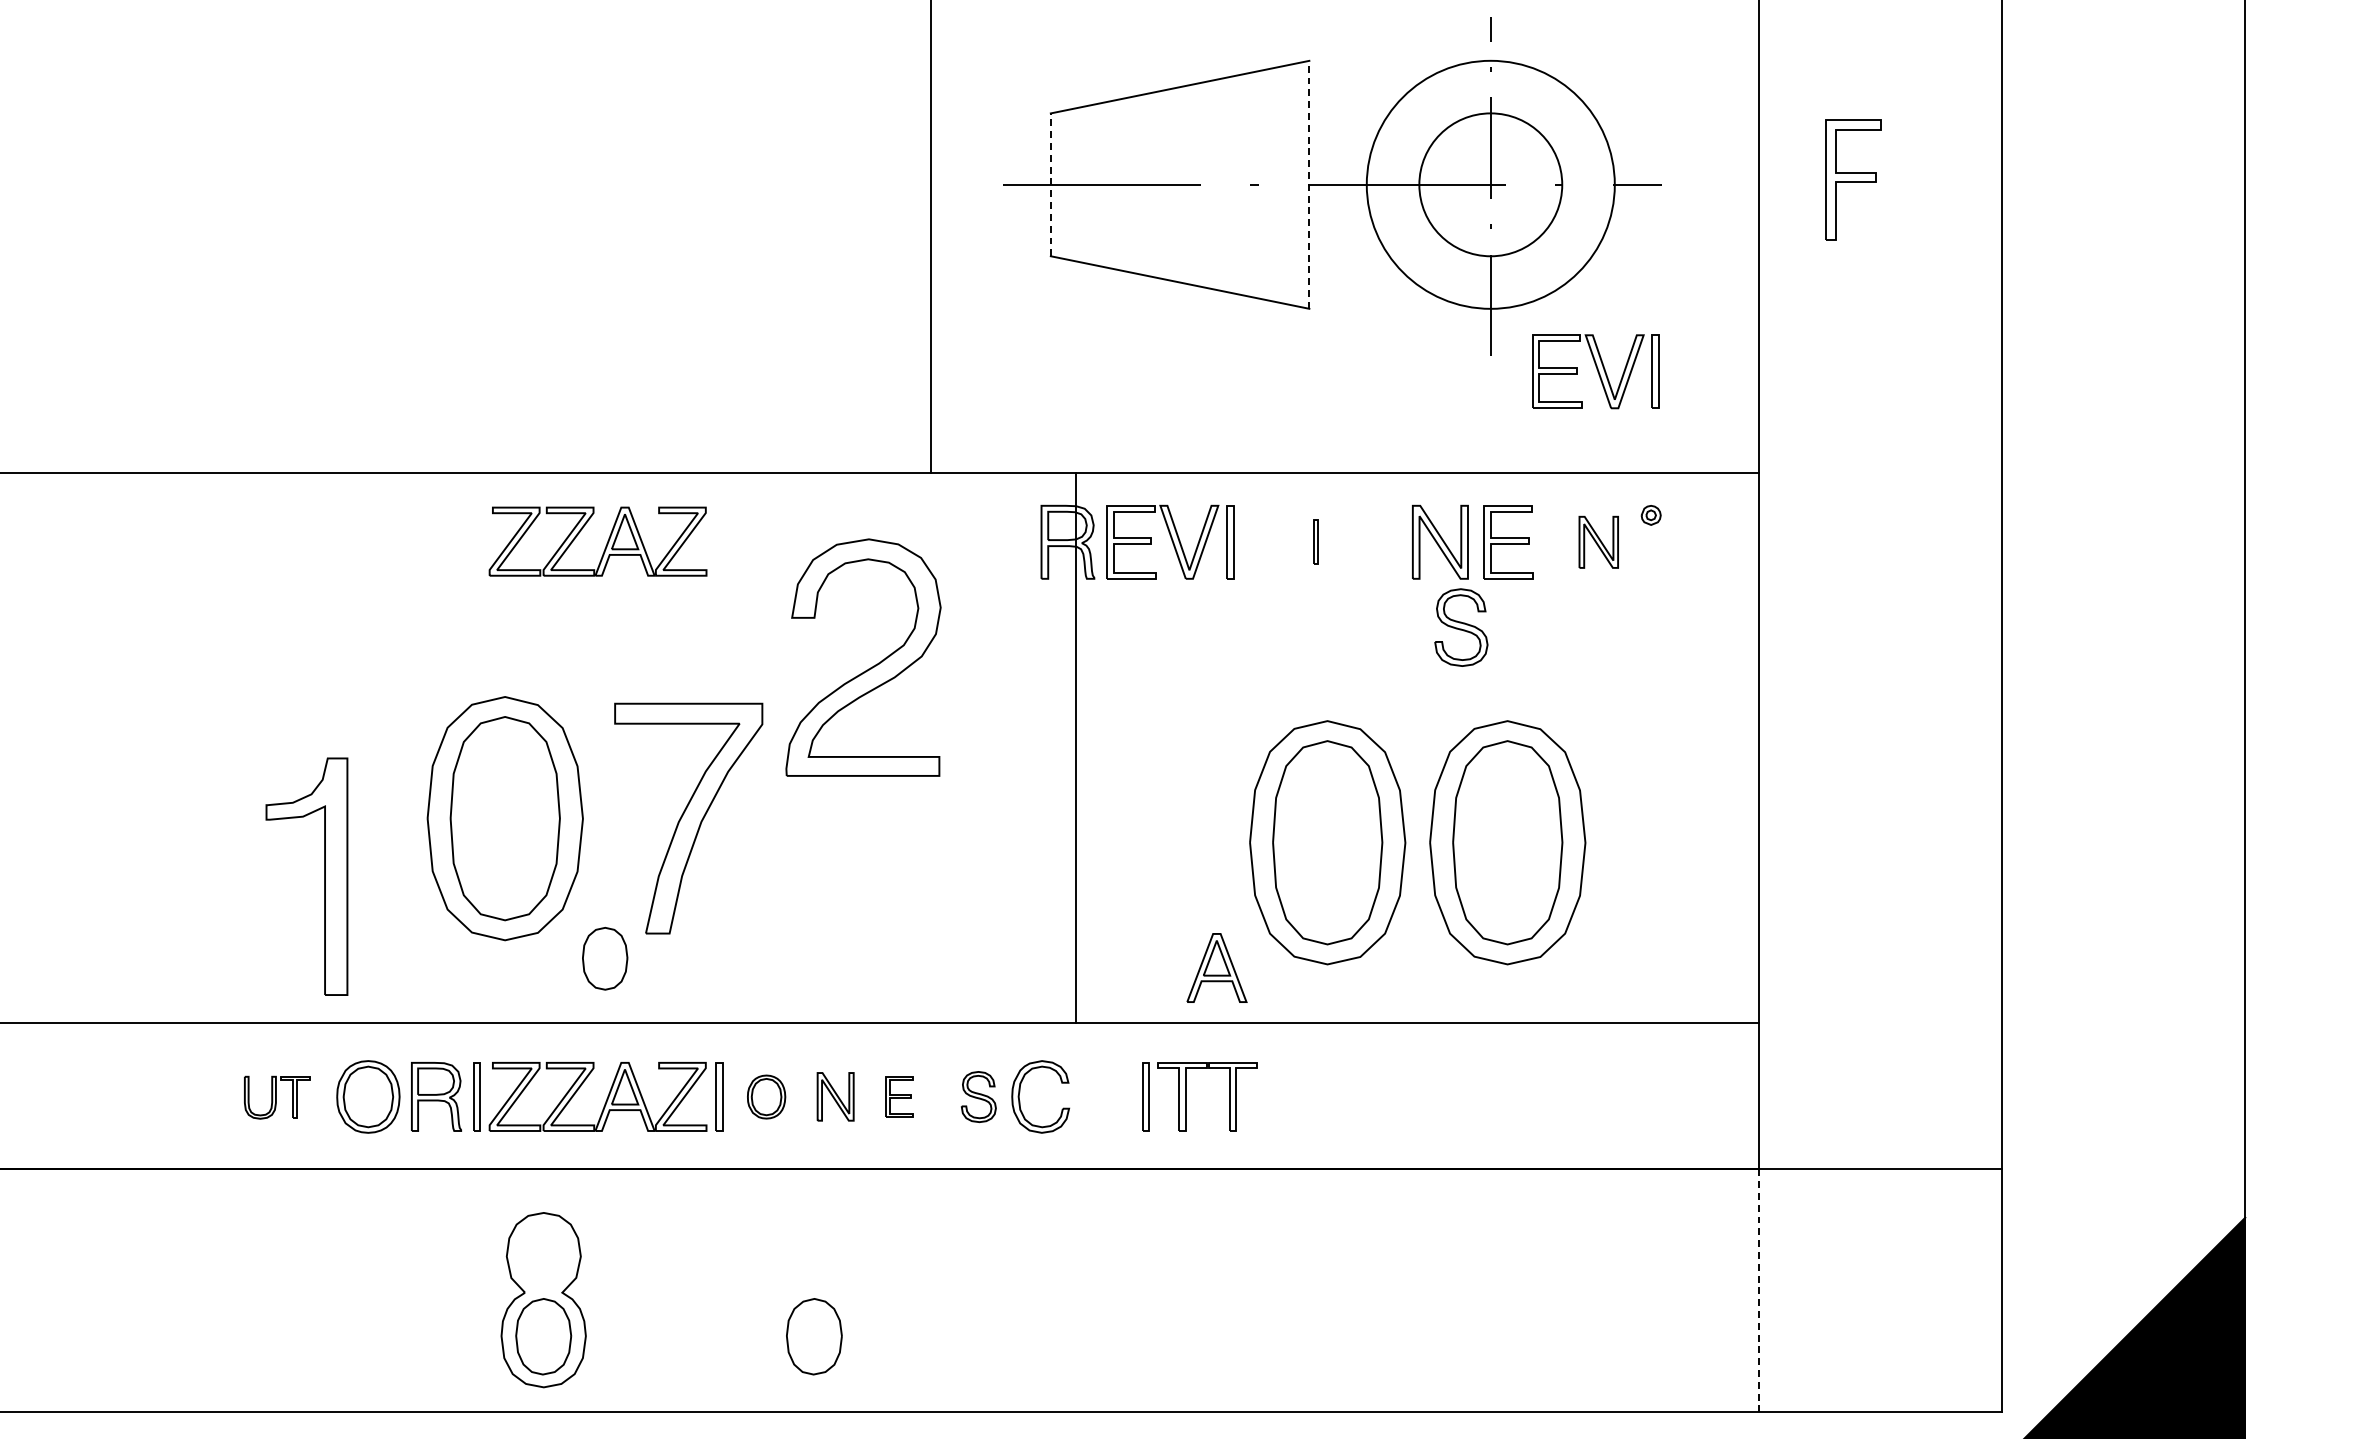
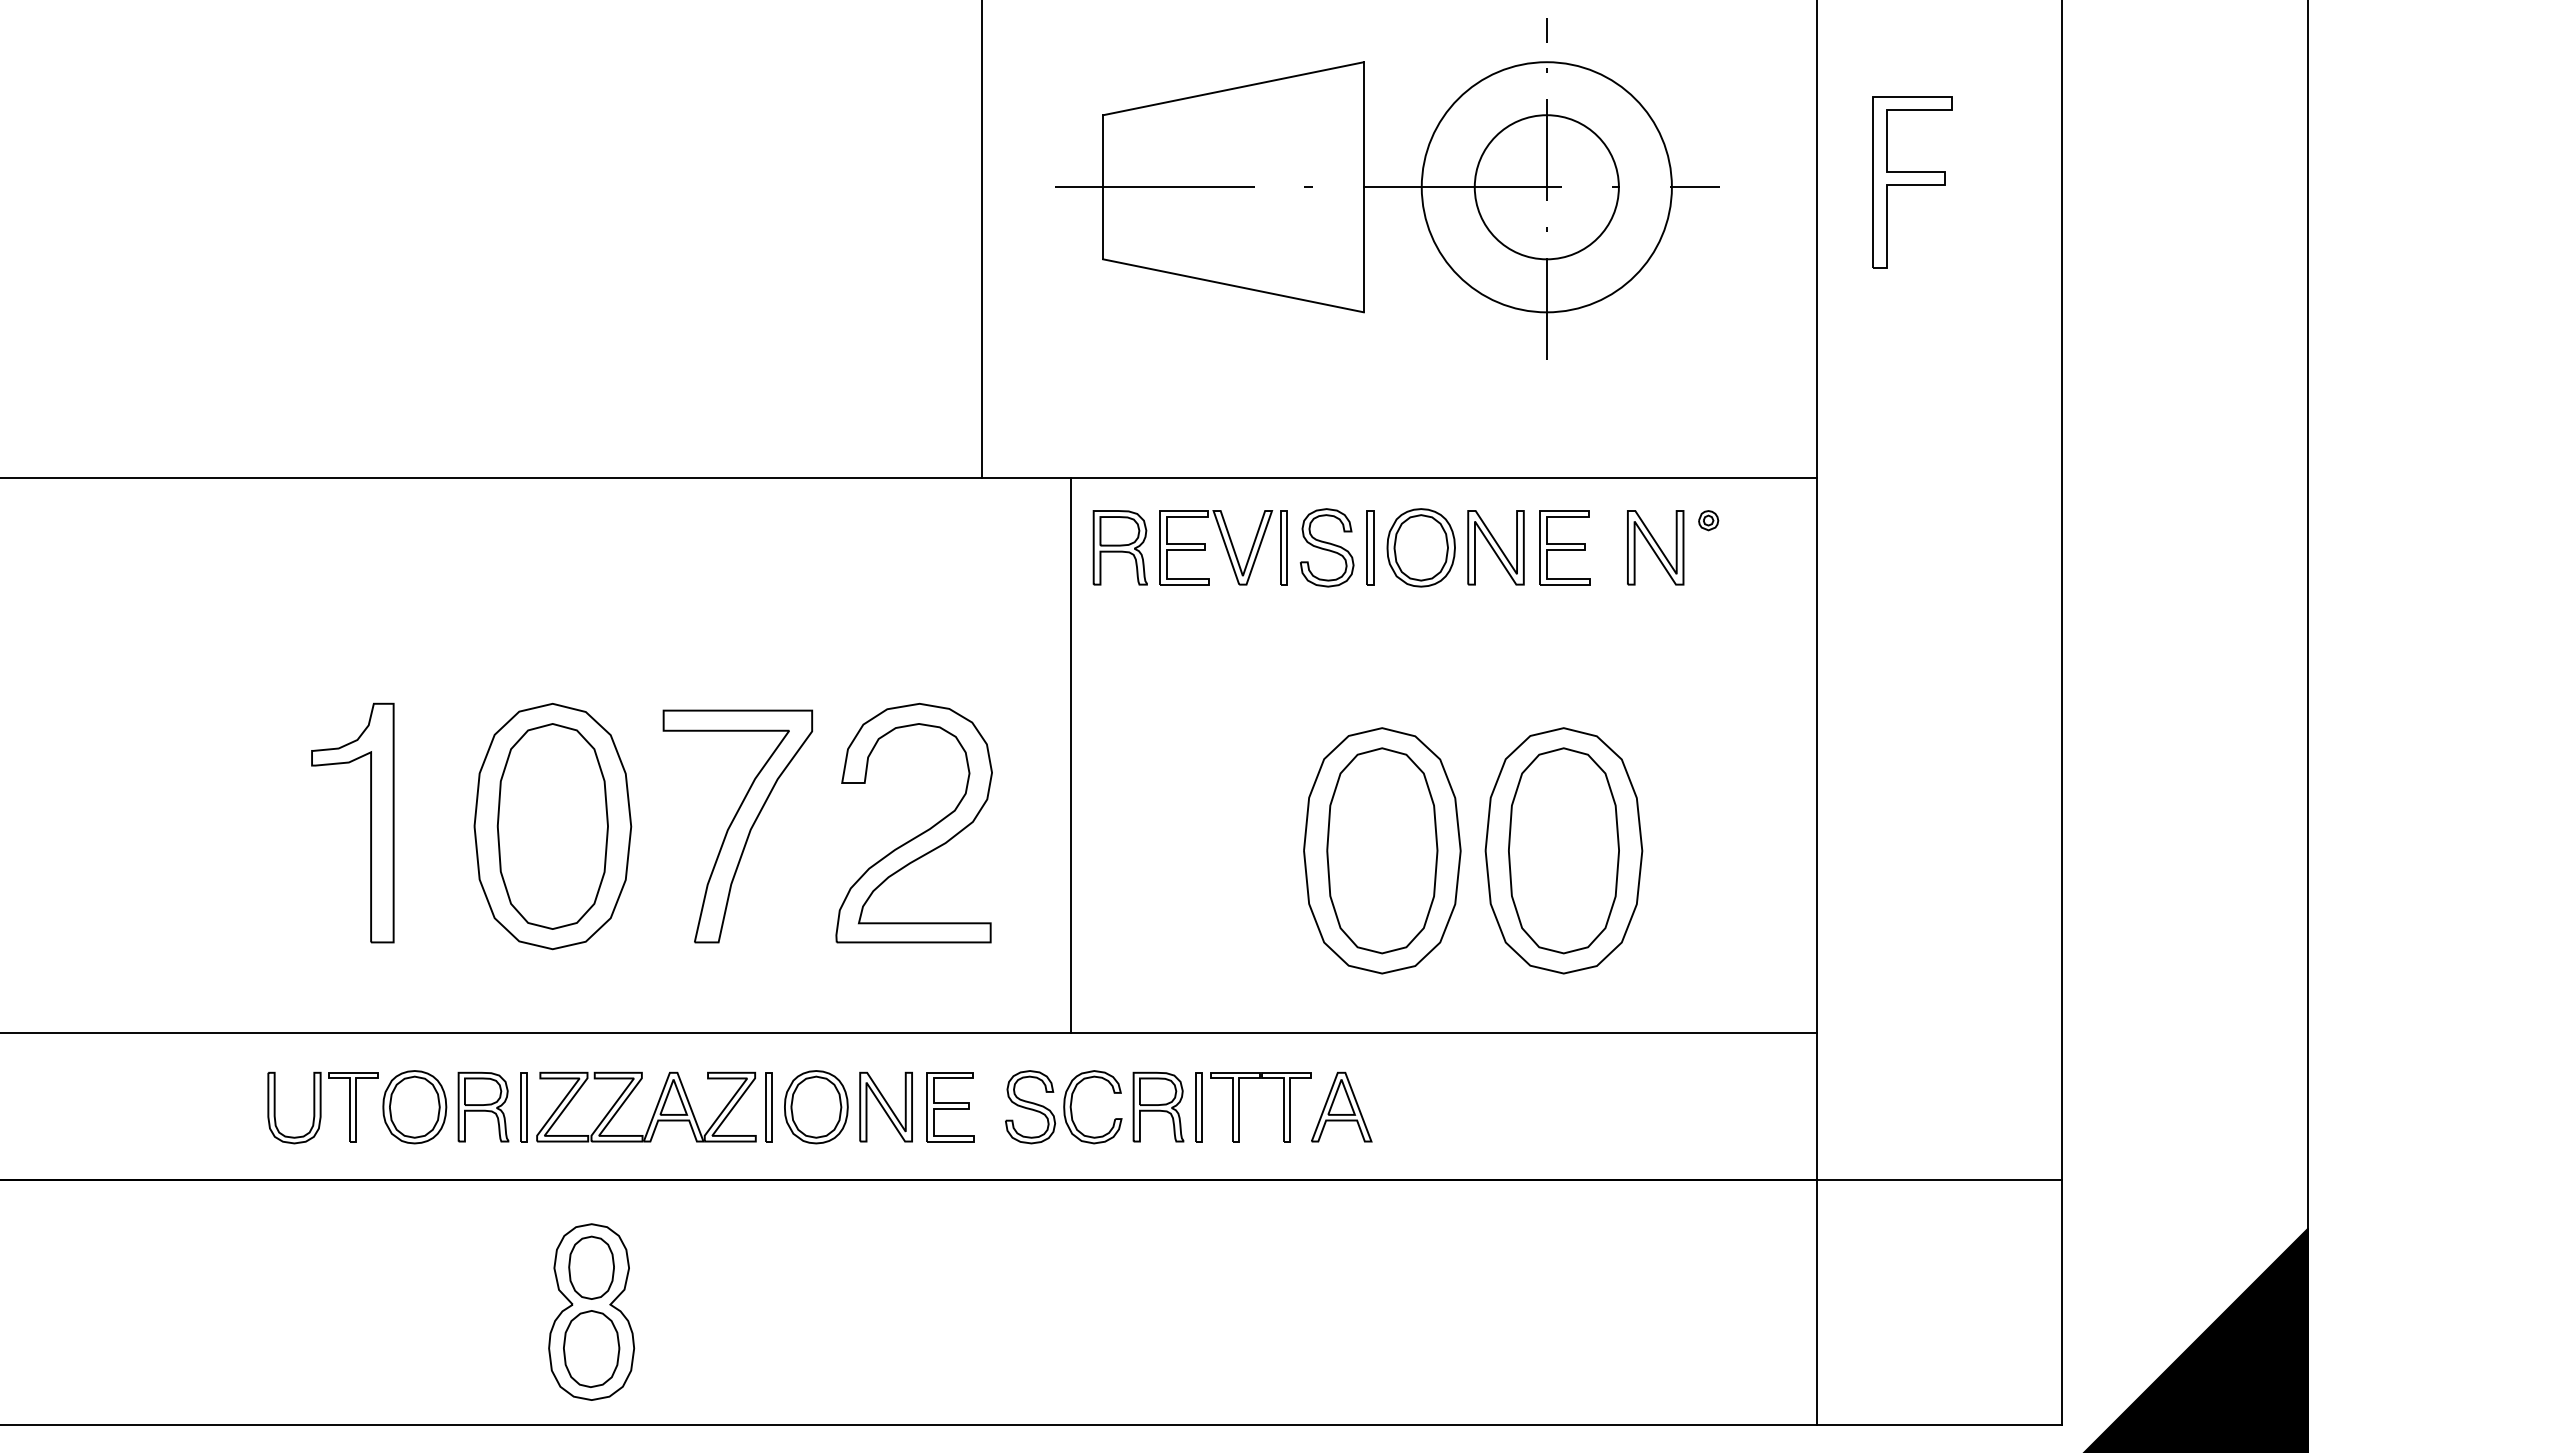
part: (1853, 180) -> (1912, 182), size x1.43
line: (1051, 184) -> (1103, 186), dashed -> solid
line: (1309, 184) -> (1363, 186), dashed -> solid
part: (1595, 371) -> (1652, 375), removed
part: (1315, 542) -> (1370, 547), size x1.67
part: (1365, 542) -> (1420, 547), added
part: (1598, 542) -> (1655, 547), size x1.43
part: (606, 544) -> (654, 550), removed
part: (1461, 627) -> (1327, 547), moved
part: (867, 668) -> (918, 834), moved
line: (1076, 747) -> (1070, 754), moved
part: (324, 876) -> (370, 822), moved
part: (605, 958) -> (591, 1267), moved
part: (1216, 967) -> (1341, 1106), moved
part: (835, 1096) -> (885, 1106), size x1.43
part: (1105, 1096) -> (1158, 1106), added
part: (276, 1097) -> (322, 1107), size x1.67
part: (766, 1097) -> (816, 1107), size x1.67
part: (899, 1097) -> (950, 1107), size x1.67
part: (978, 1097) -> (1030, 1107), size x1.43
line: (1758, 1290) -> (1816, 1302), dashed -> solid
part: (814, 1336) -> (864, 1348), removed

